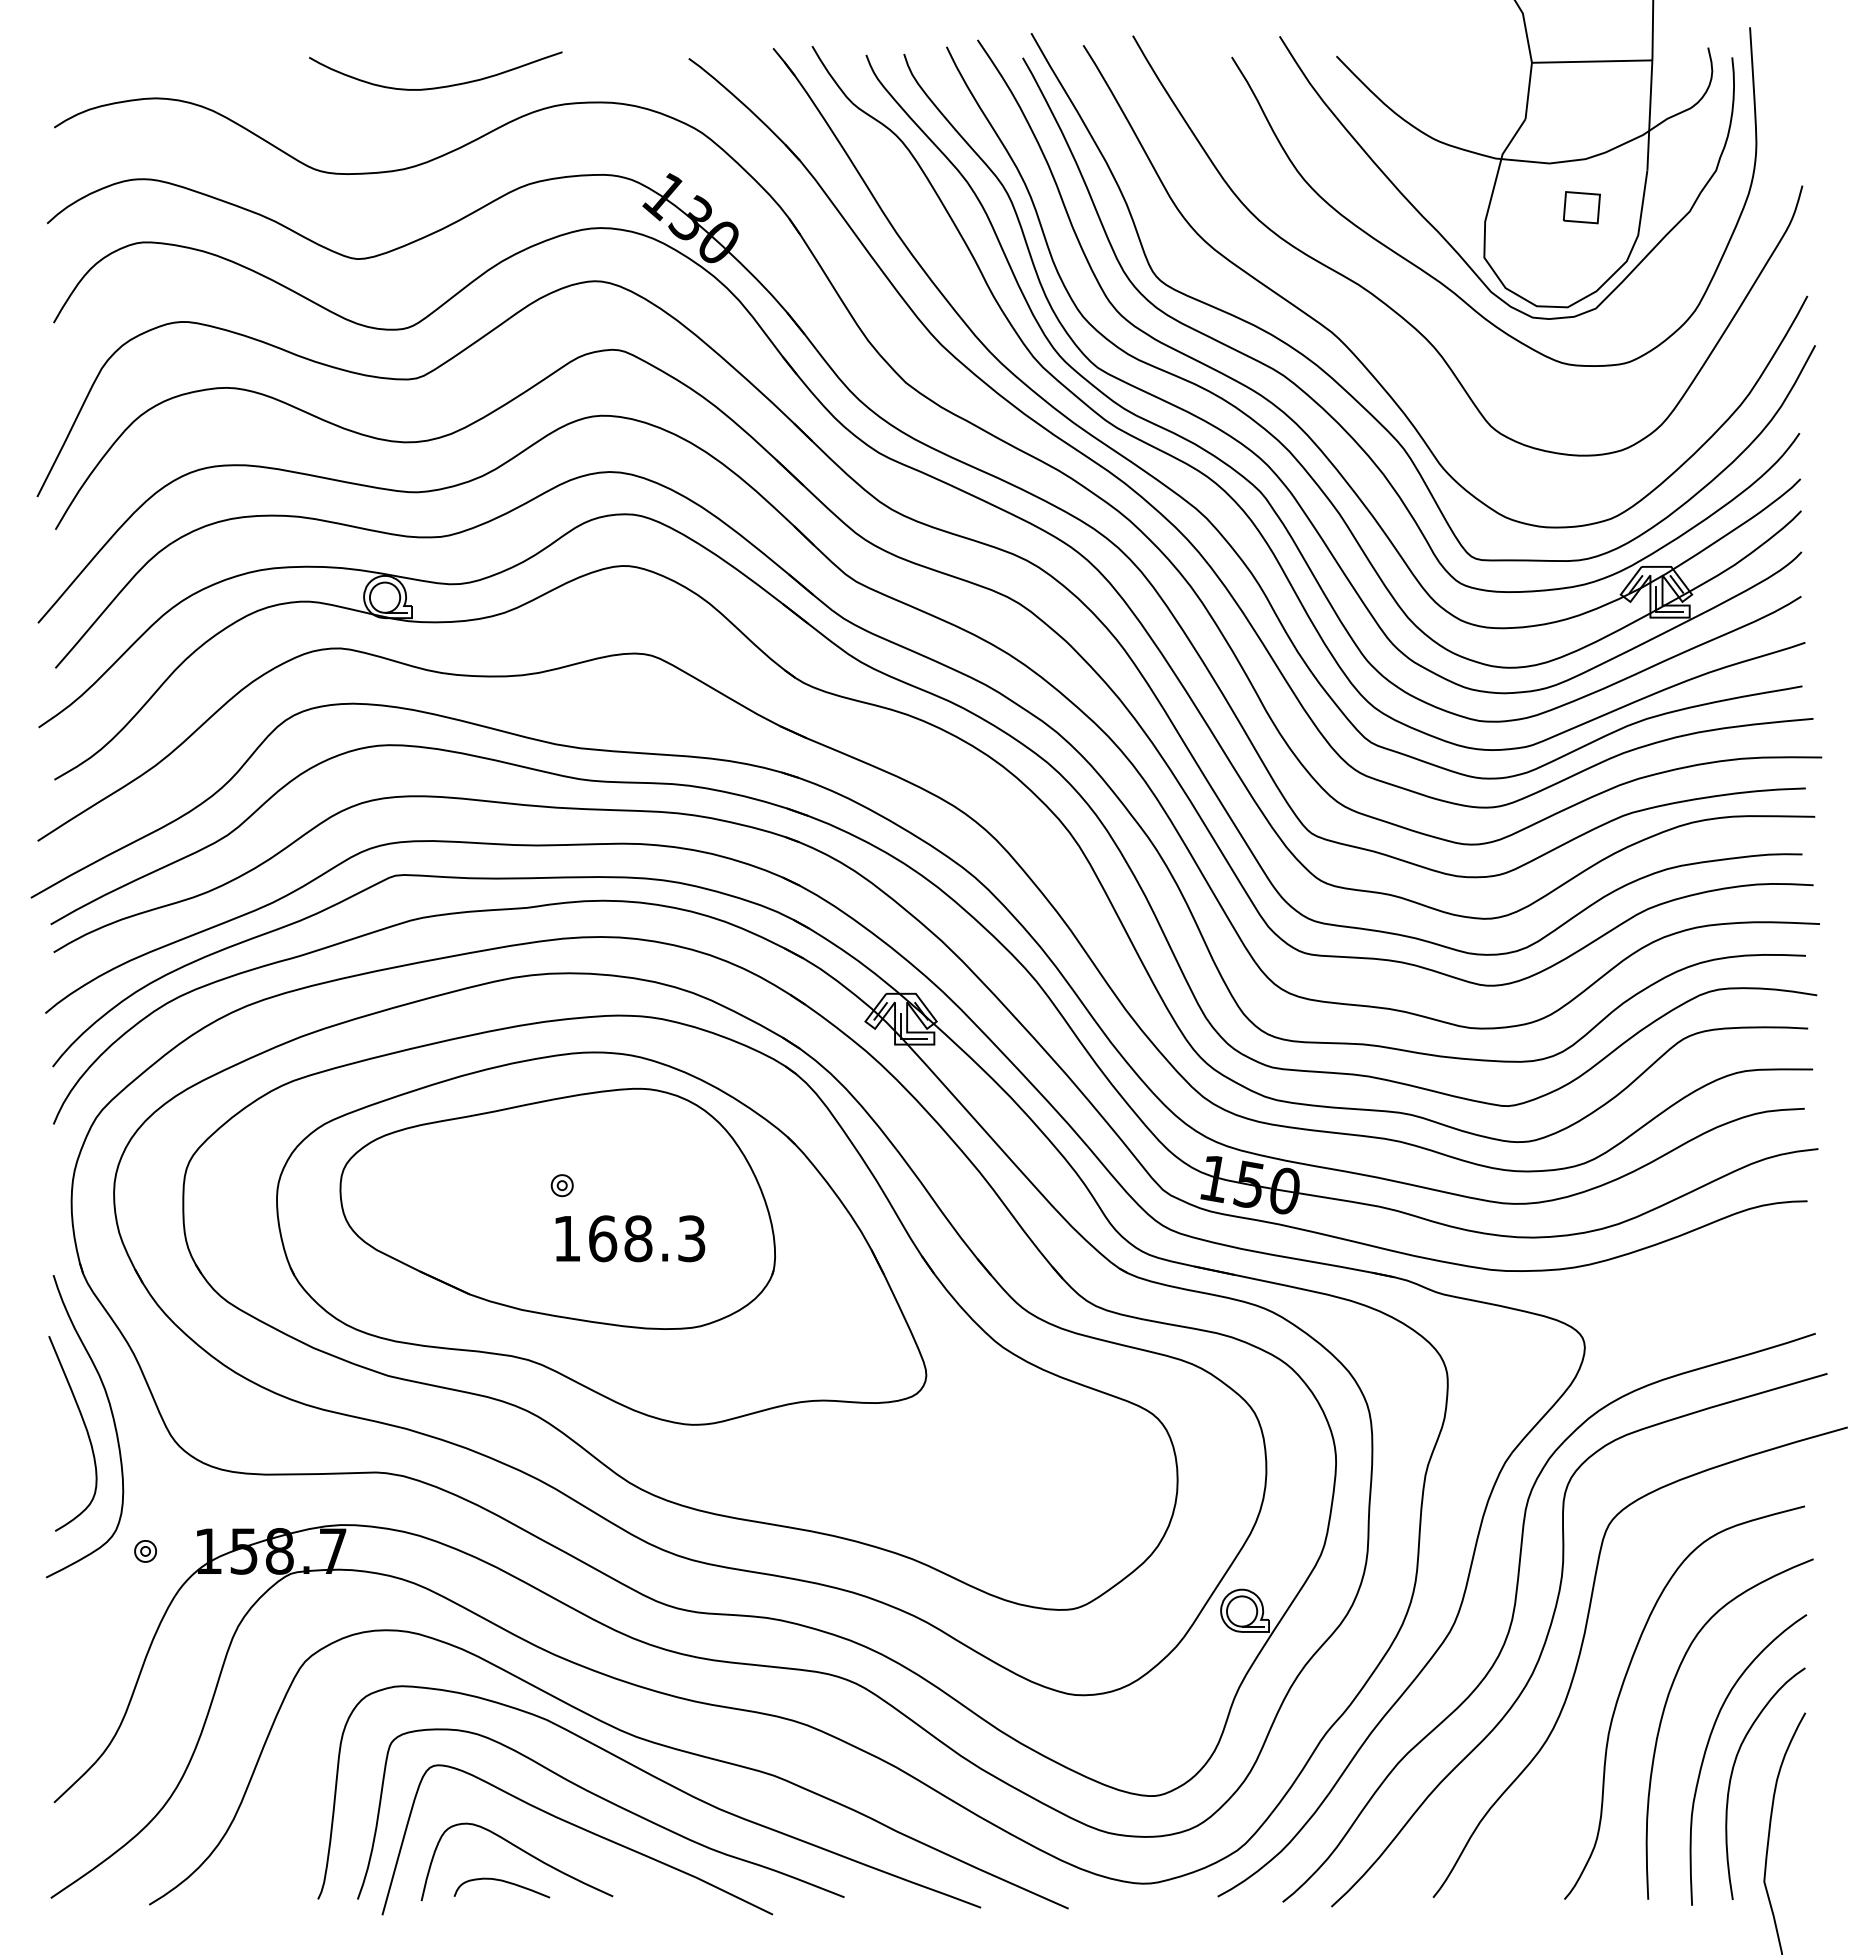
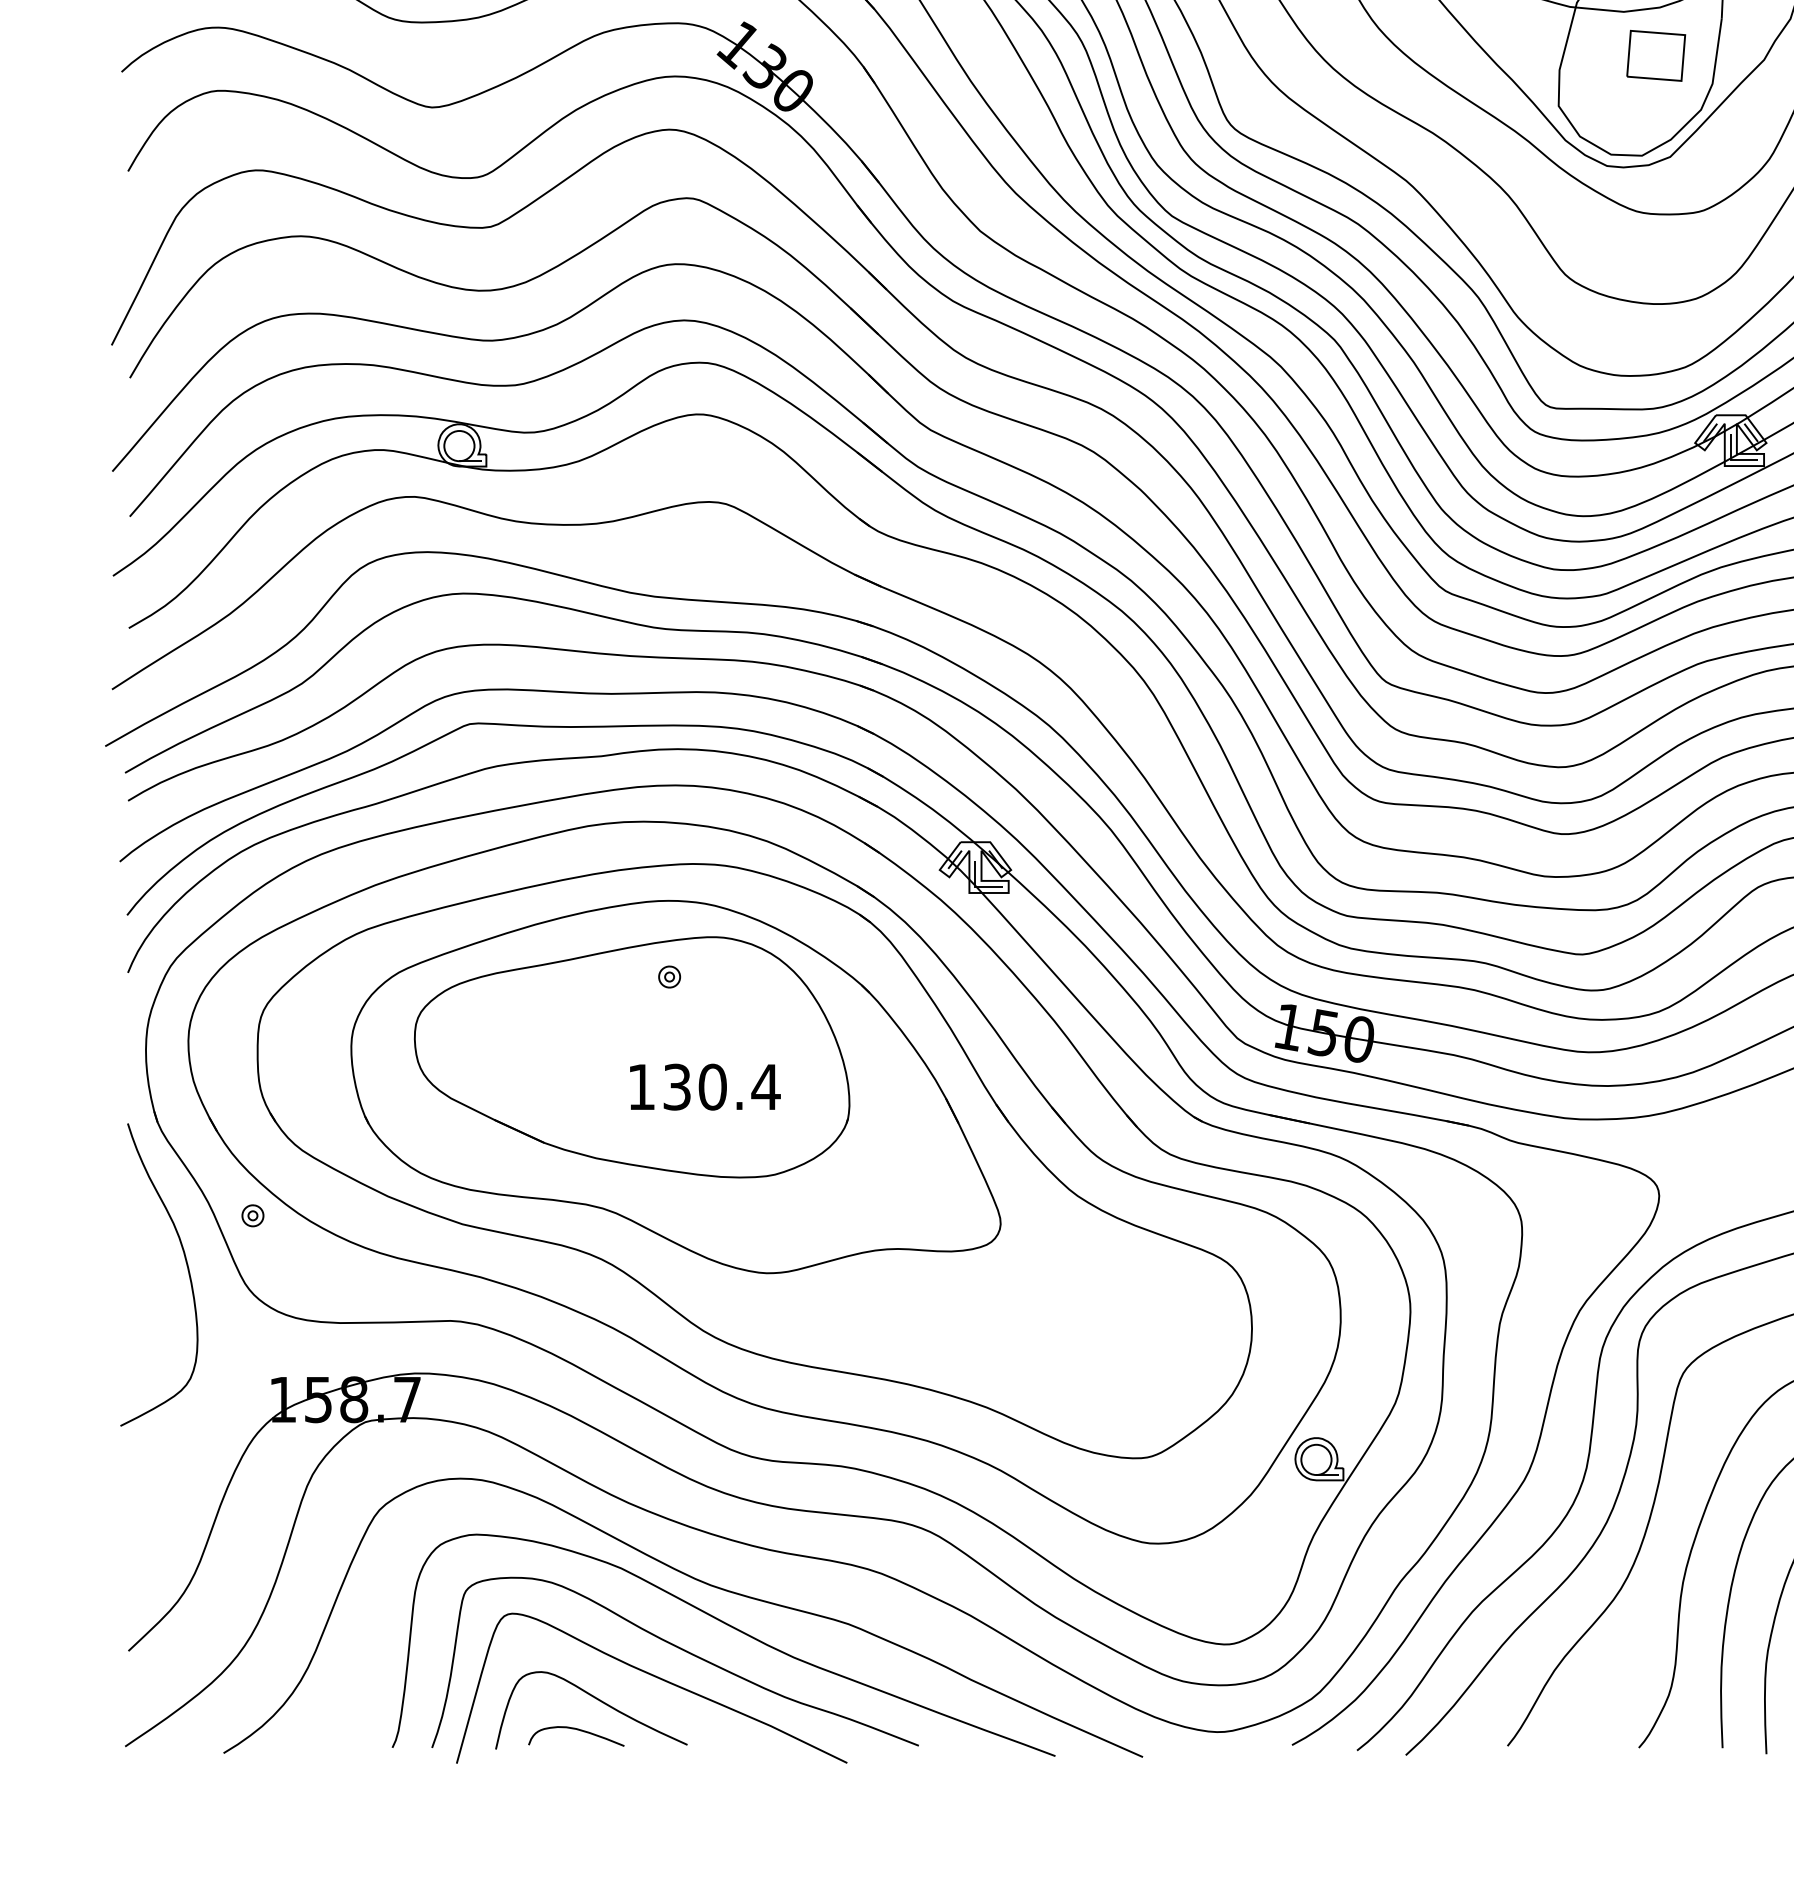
part: (1581, 207) -> (1655, 55), size x1.6
part: (561, 1185) -> (668, 976), moved
text: (647, 1238) -> (721, 1086), 168.3 -> 130.4
curve: (85, 1429) -> (159, 1277), removed
part: (145, 1551) -> (252, 1215), moved

